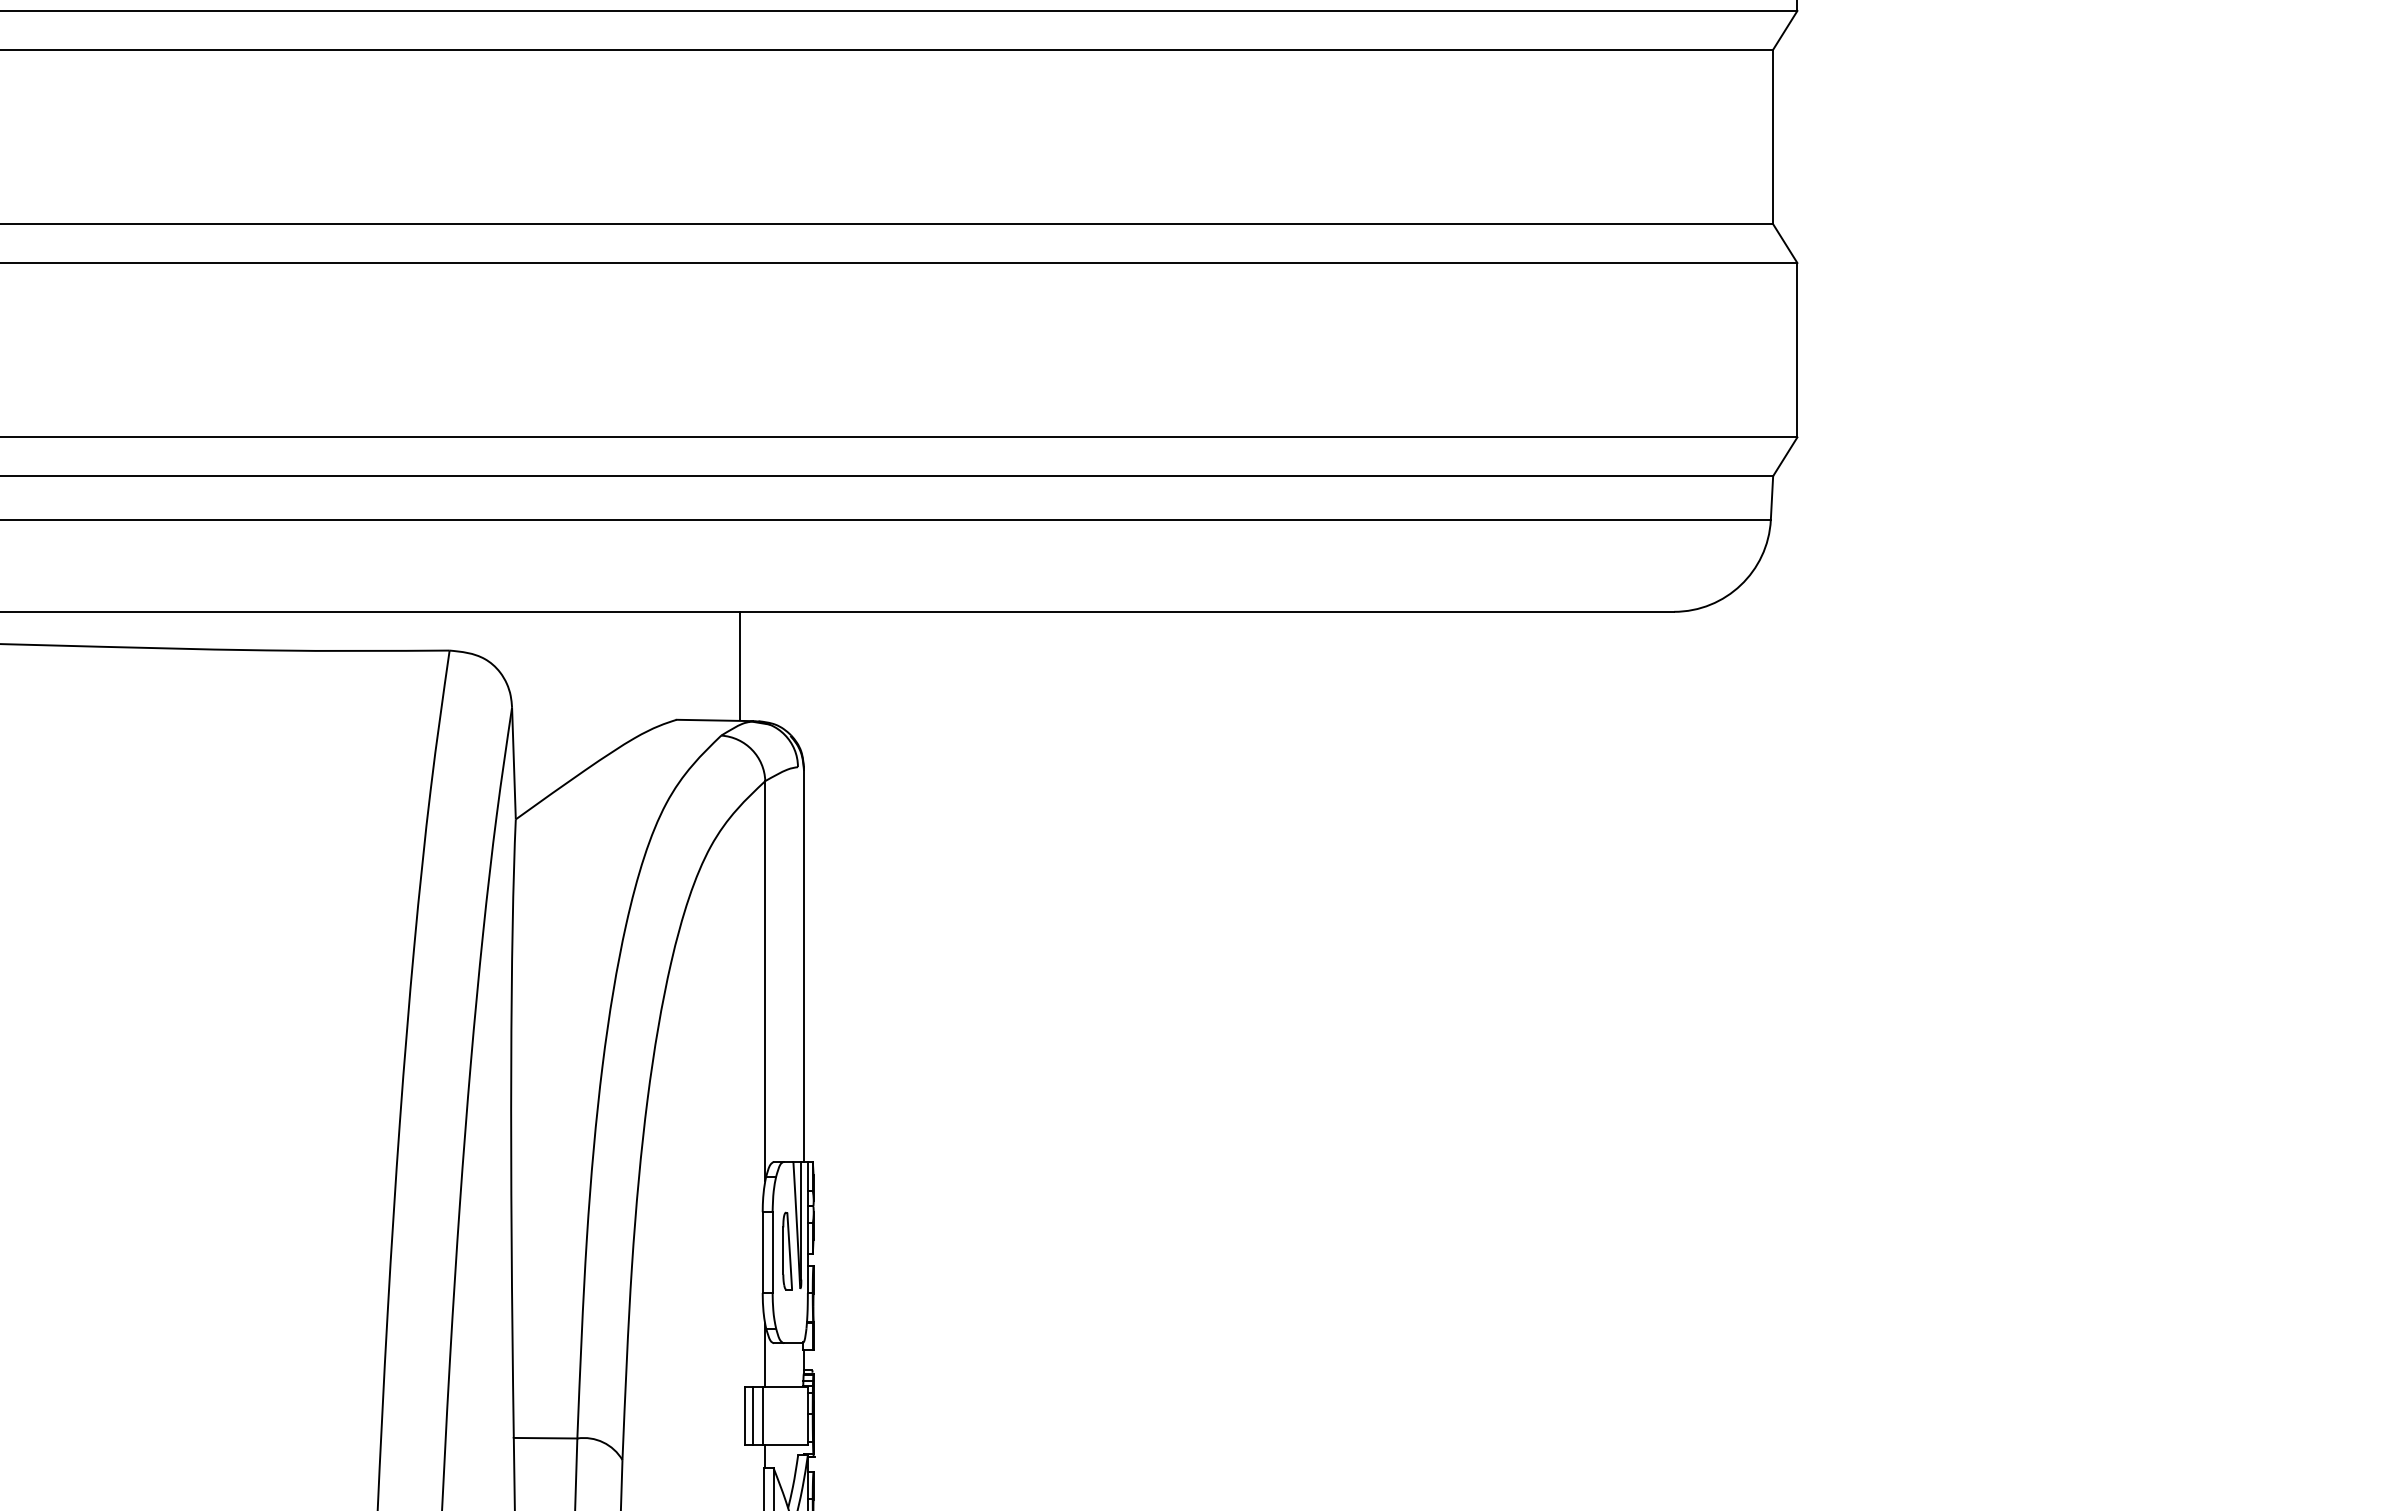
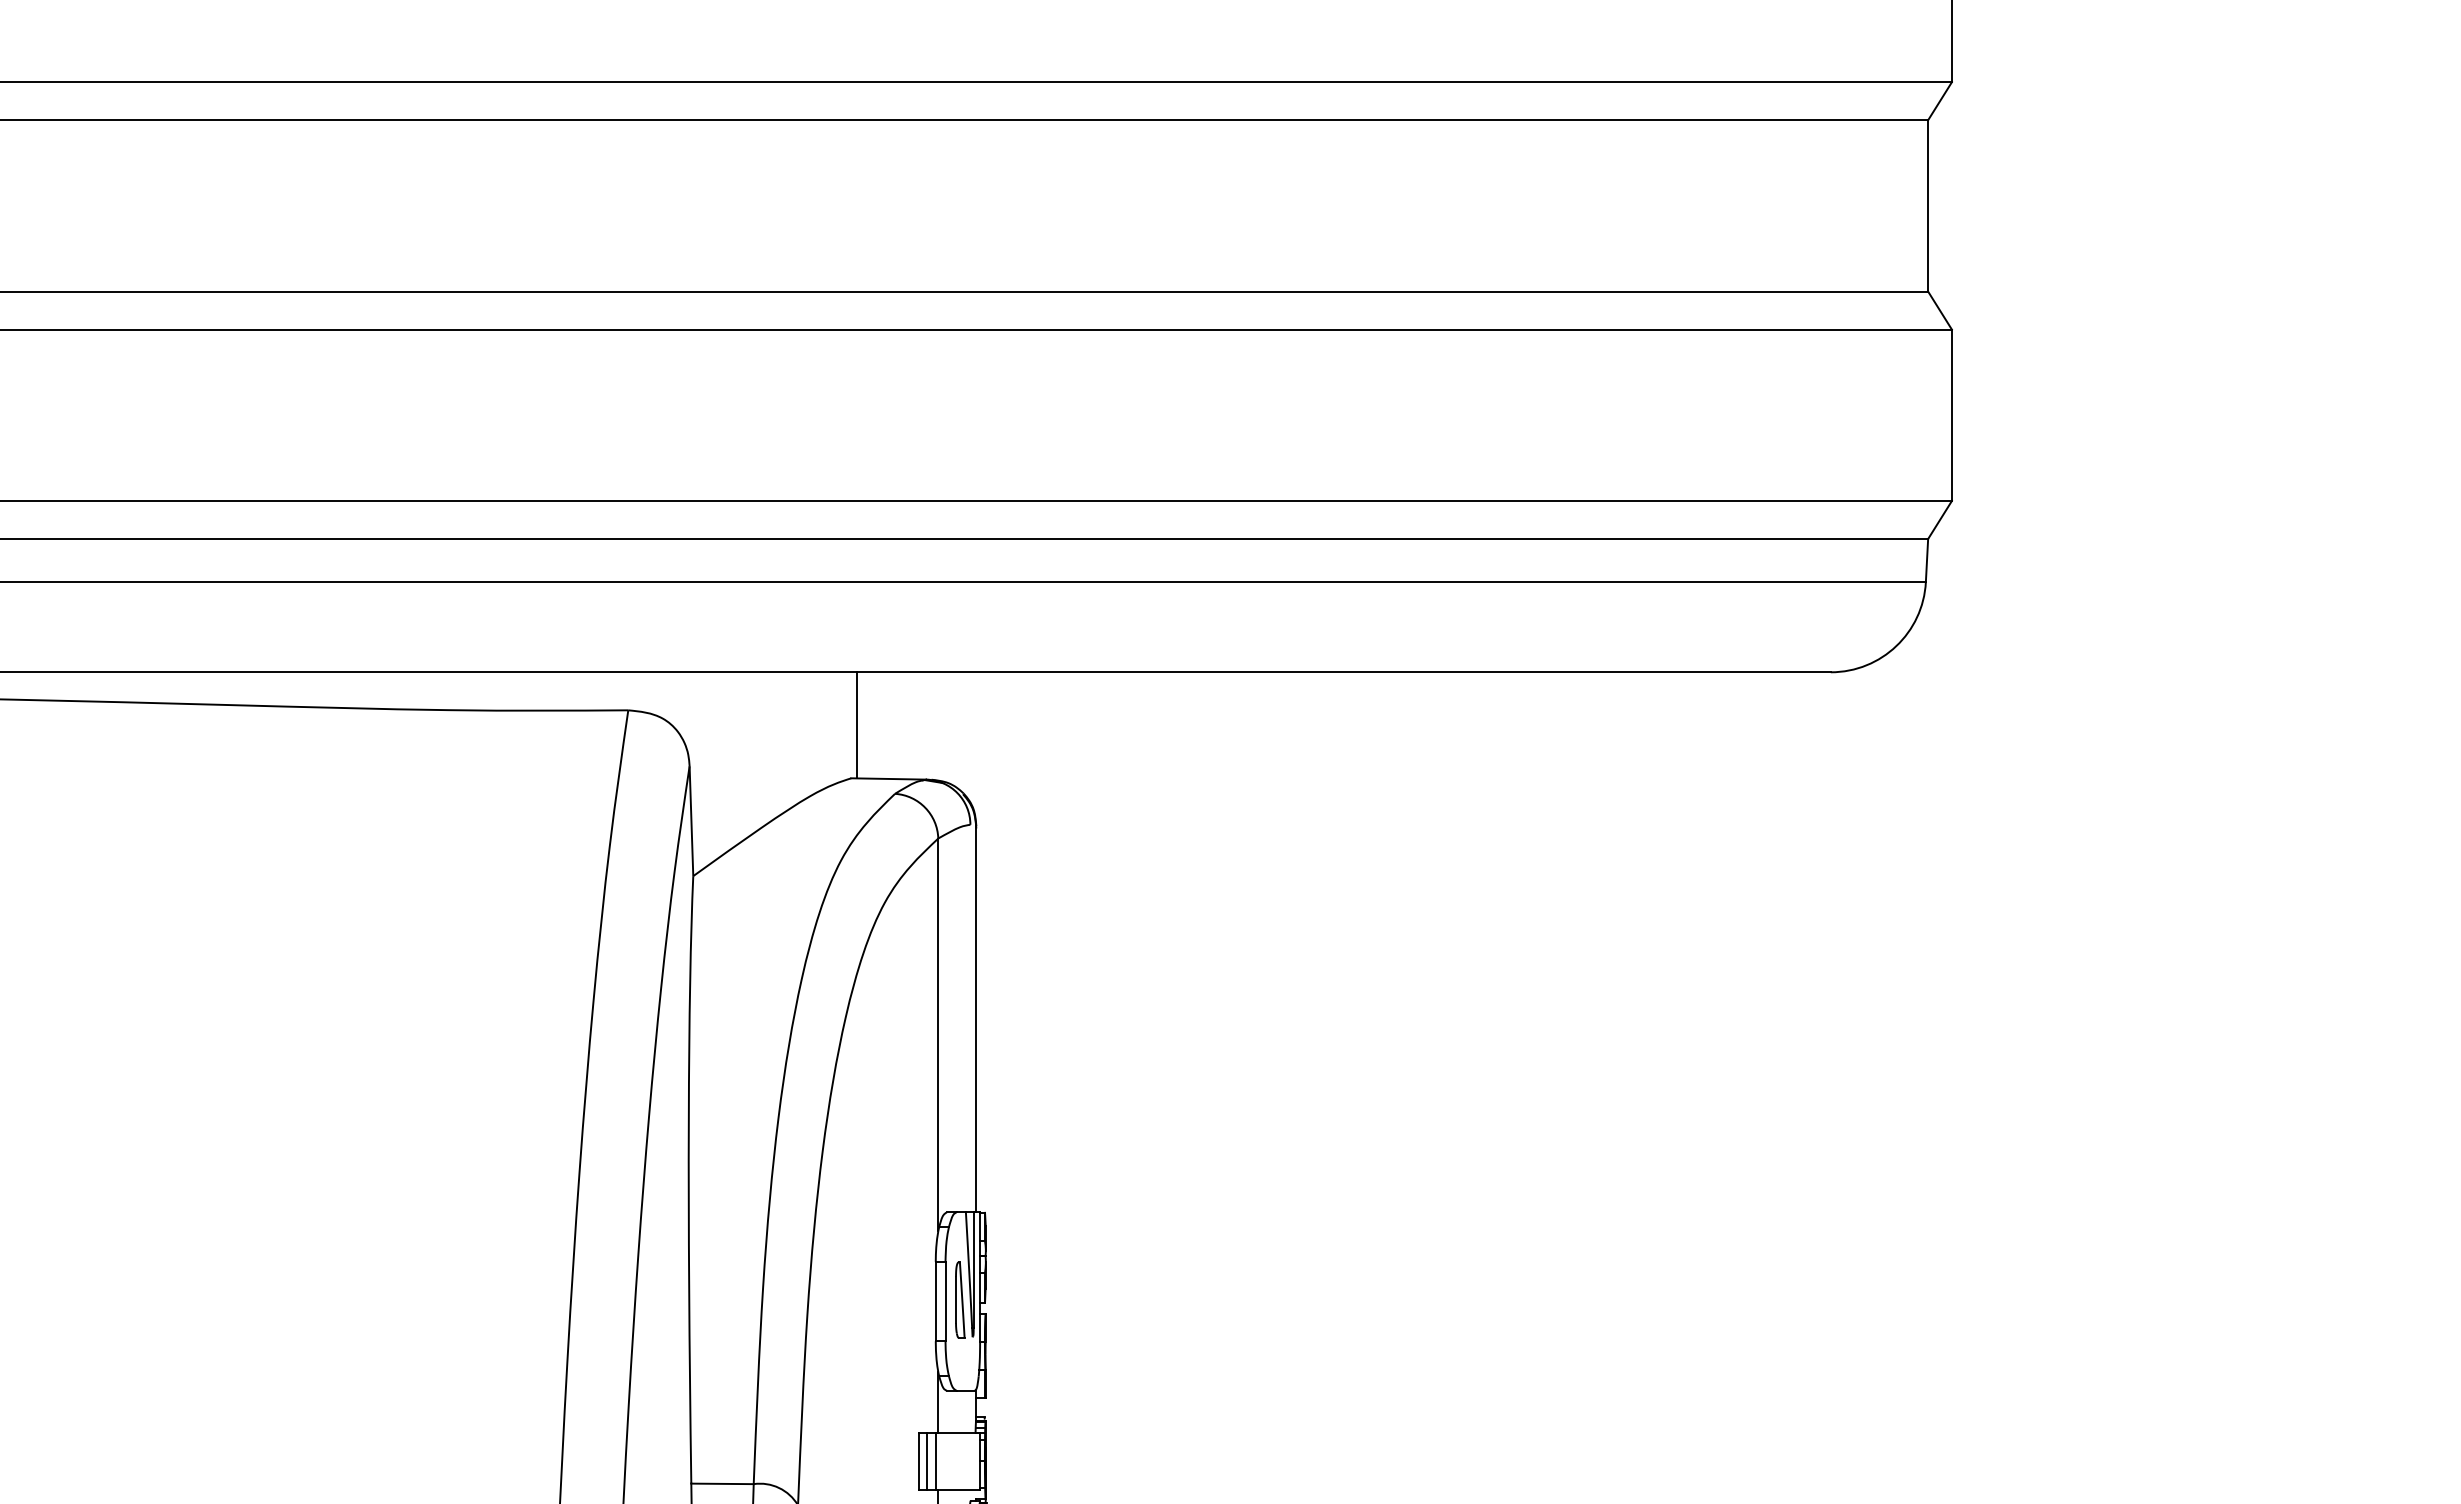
line: (740, 666) -> (857, 725), moved

